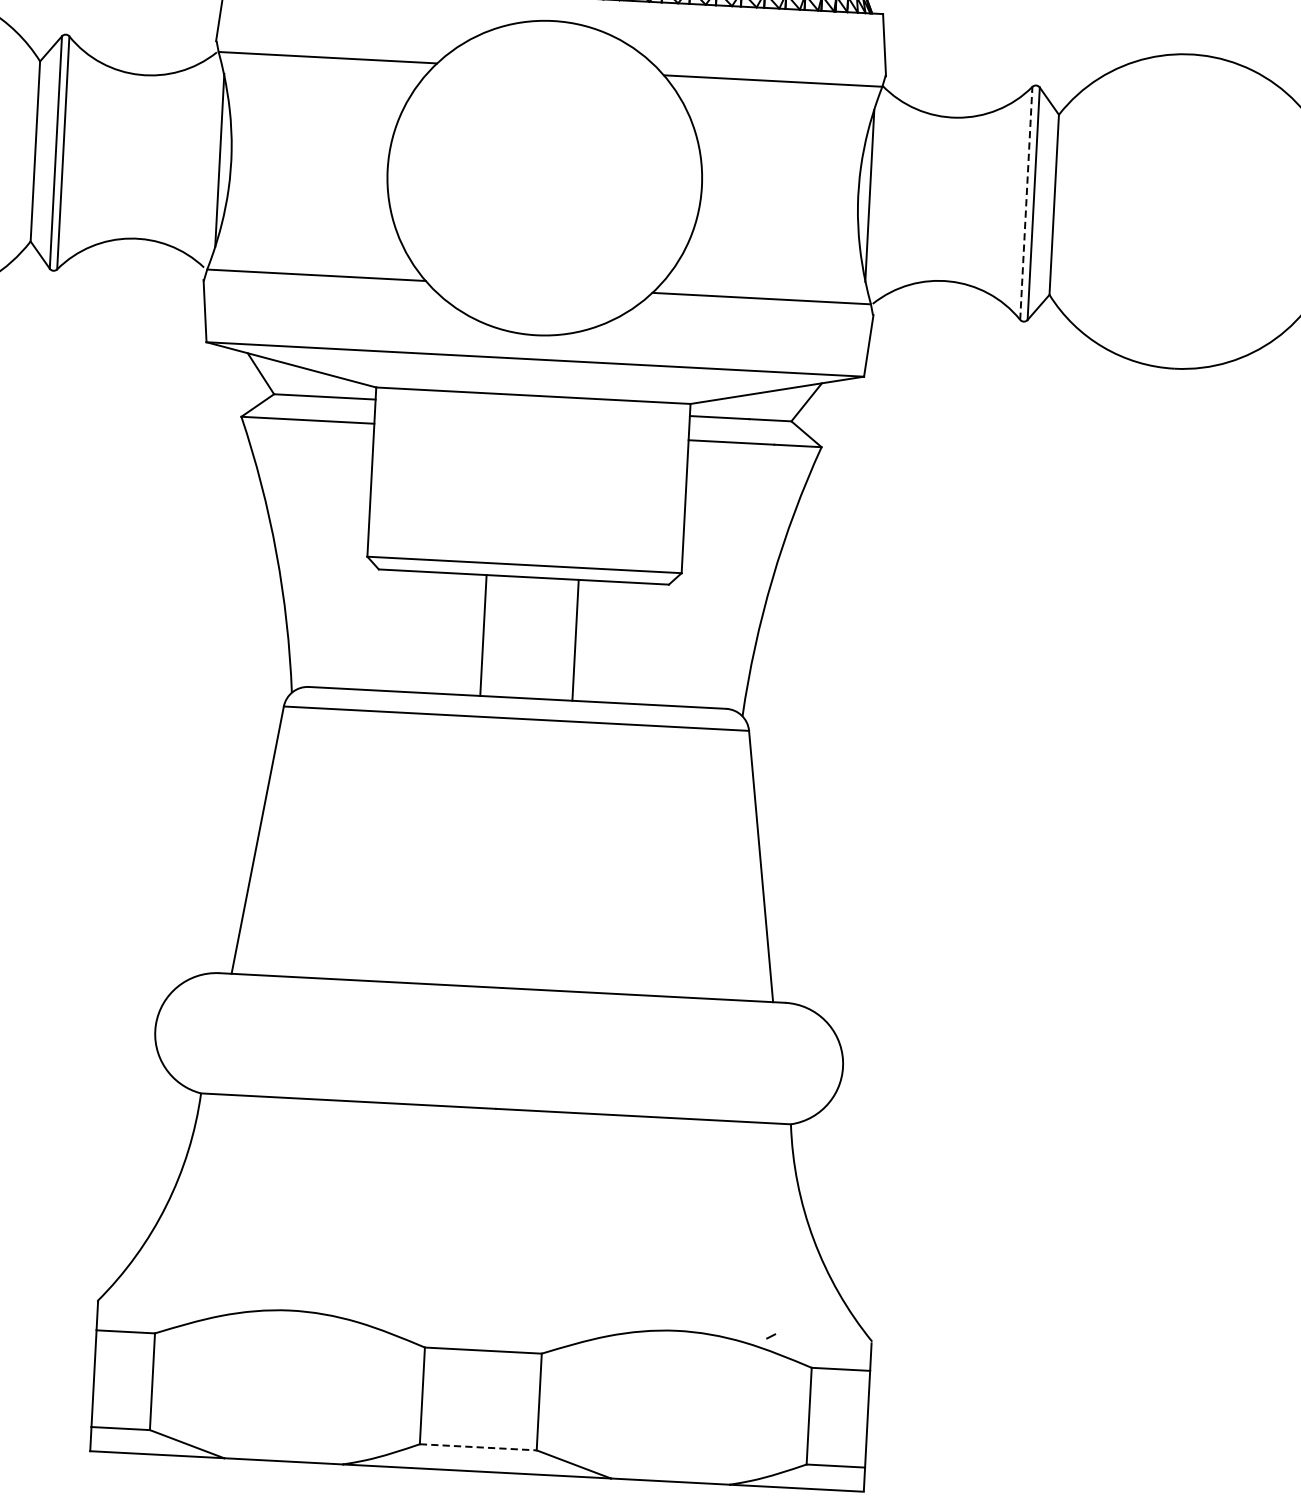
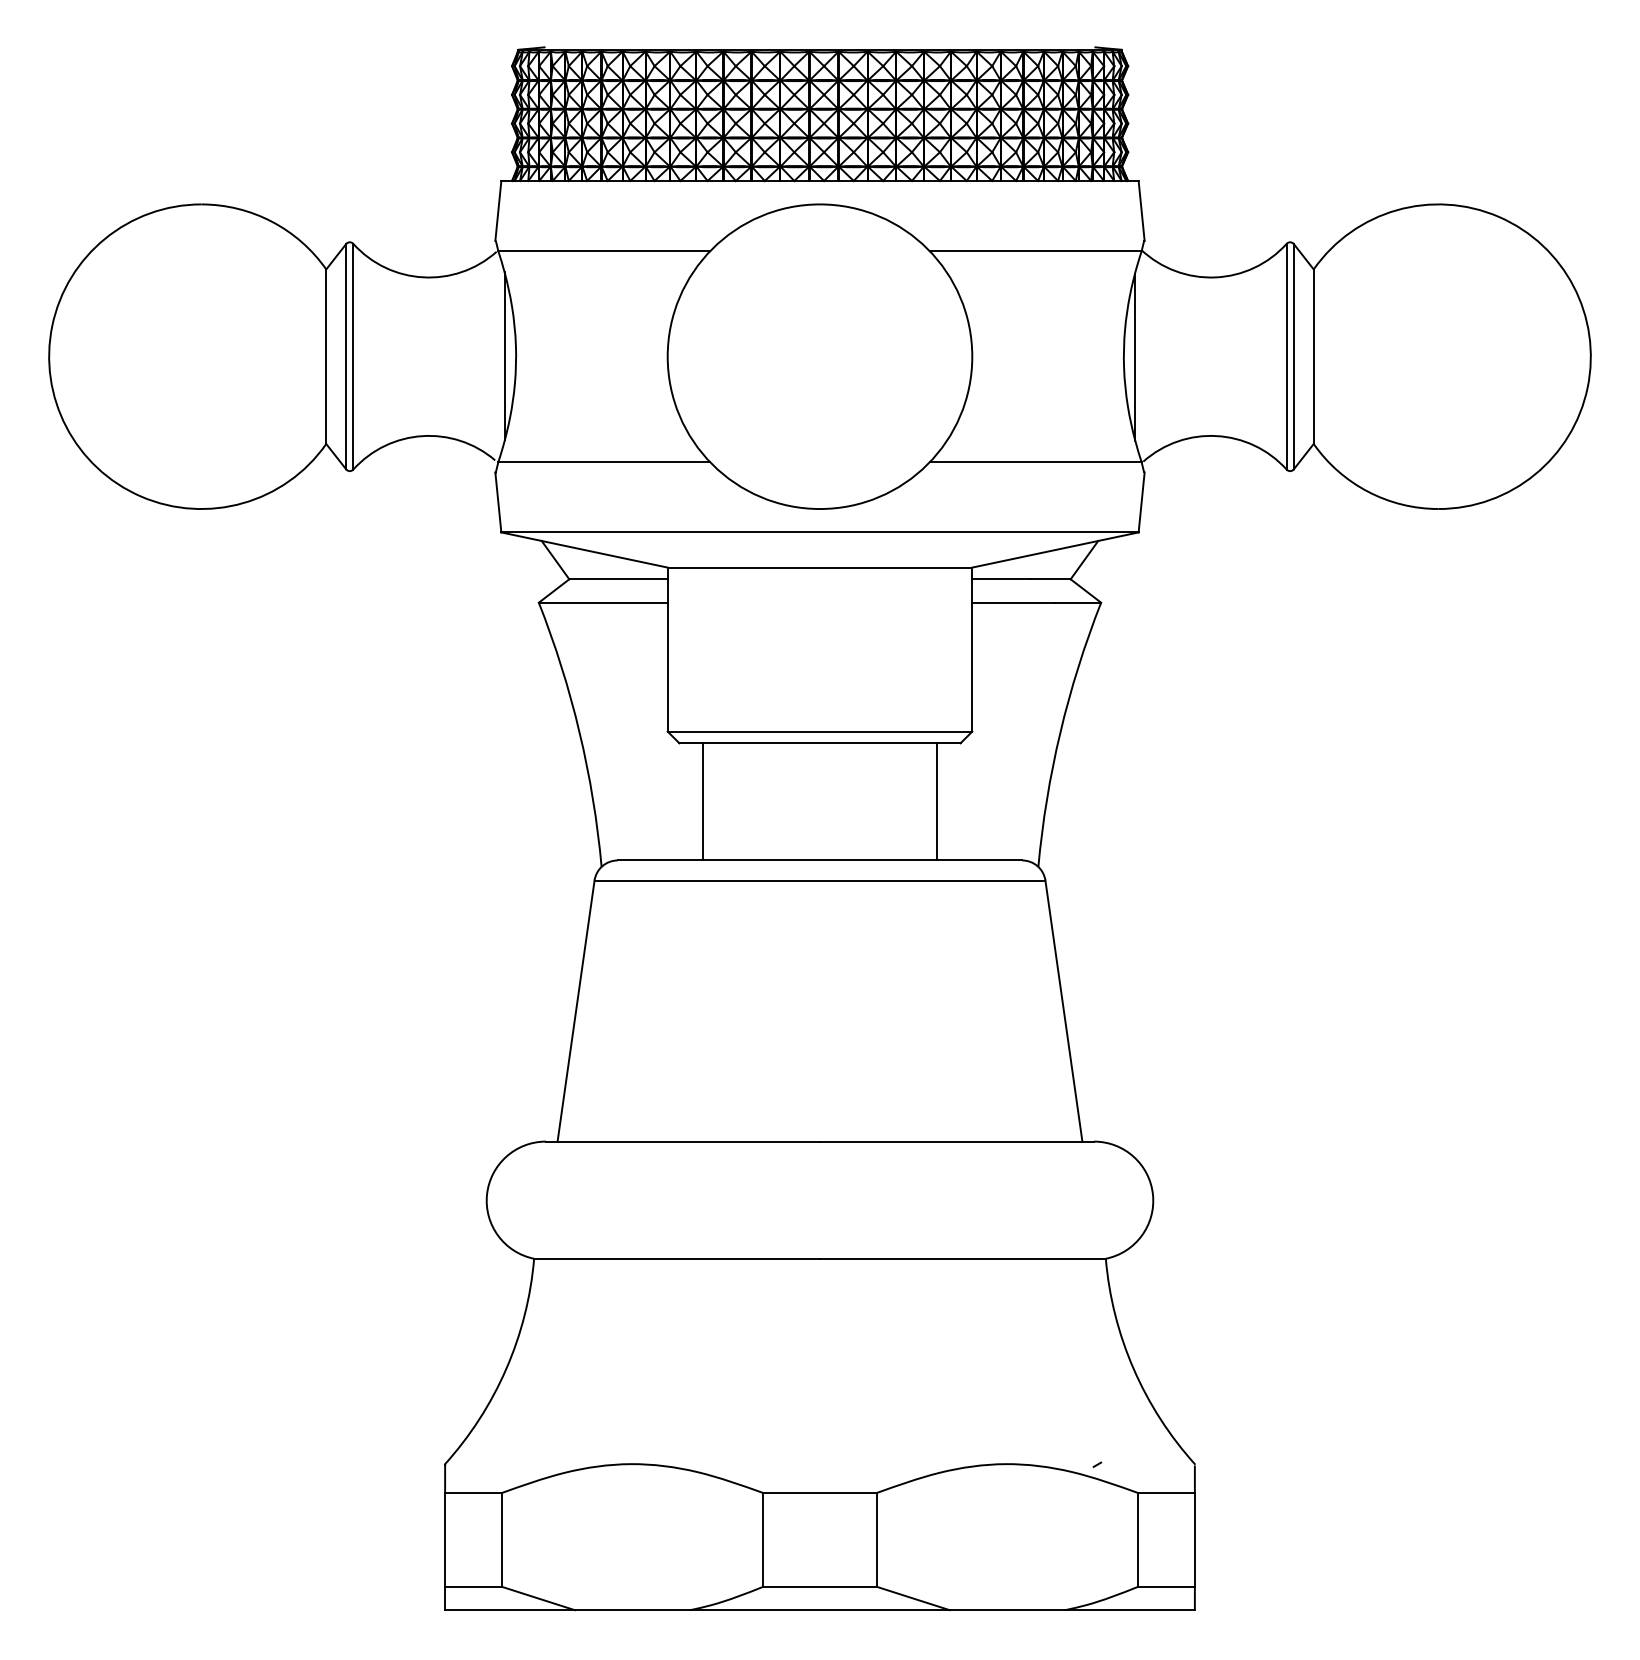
line: (1026, 205) -> (1286, 358), dashed -> solid
line: (483, 635) -> (702, 801), moved
line: (575, 639) -> (937, 801), moved
line: (478, 1447) -> (820, 1586), dashed -> solid

